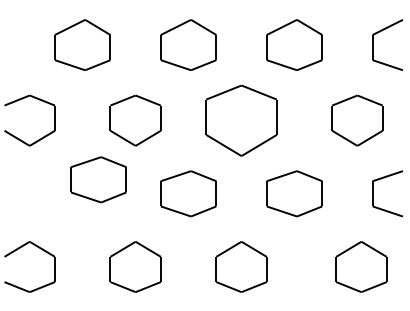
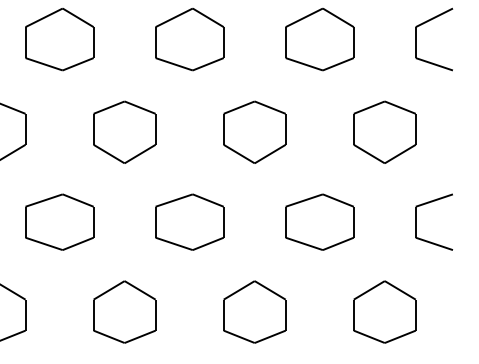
part: (241, 120) -> (254, 132), size x0.71
part: (357, 120) -> (384, 132), moved
part: (98, 179) -> (59, 221), moved
part: (361, 266) -> (384, 311), moved

